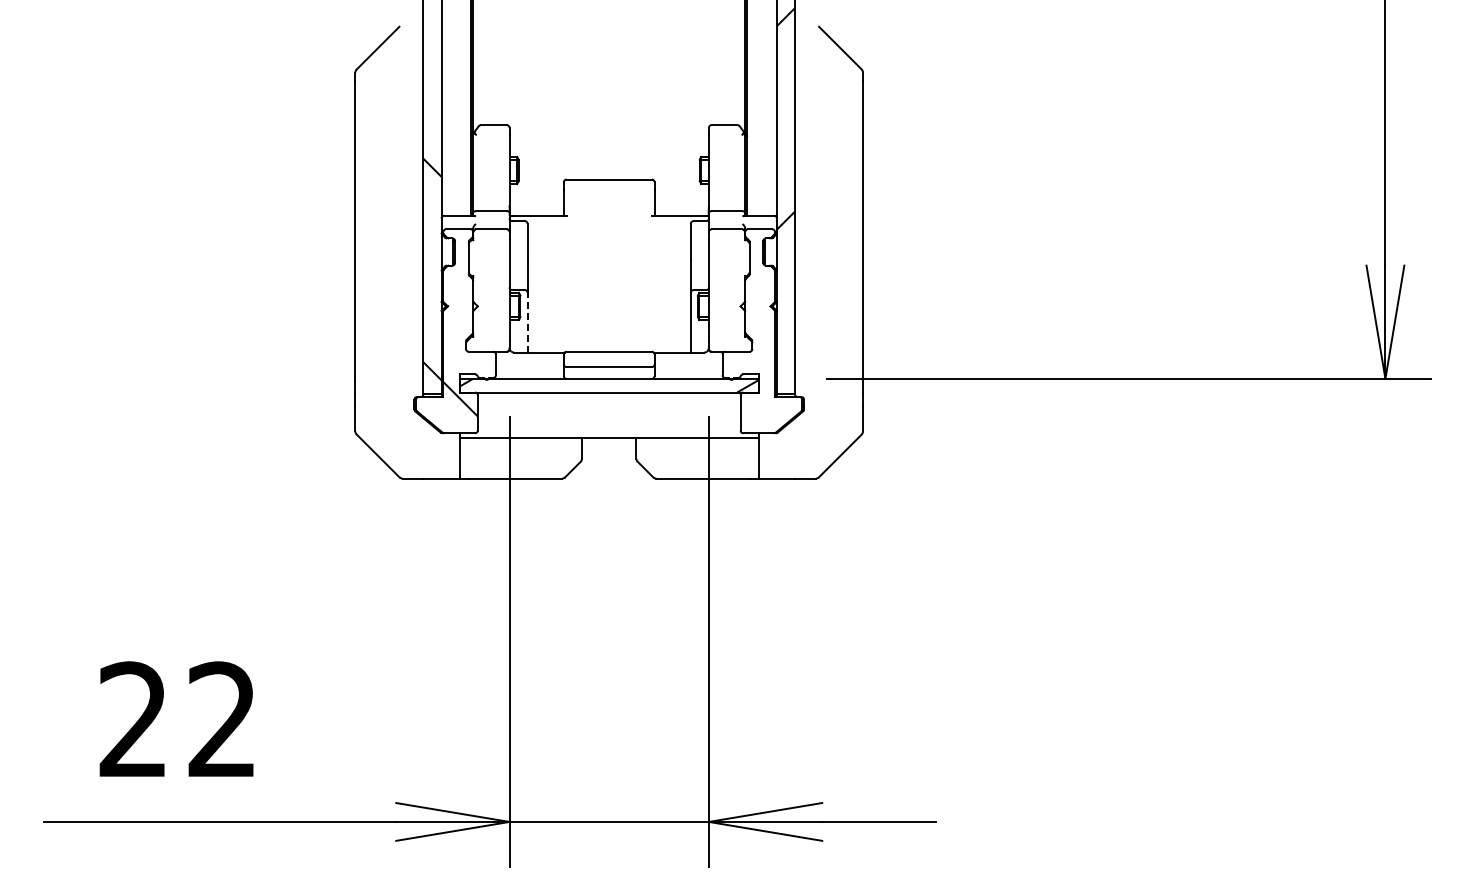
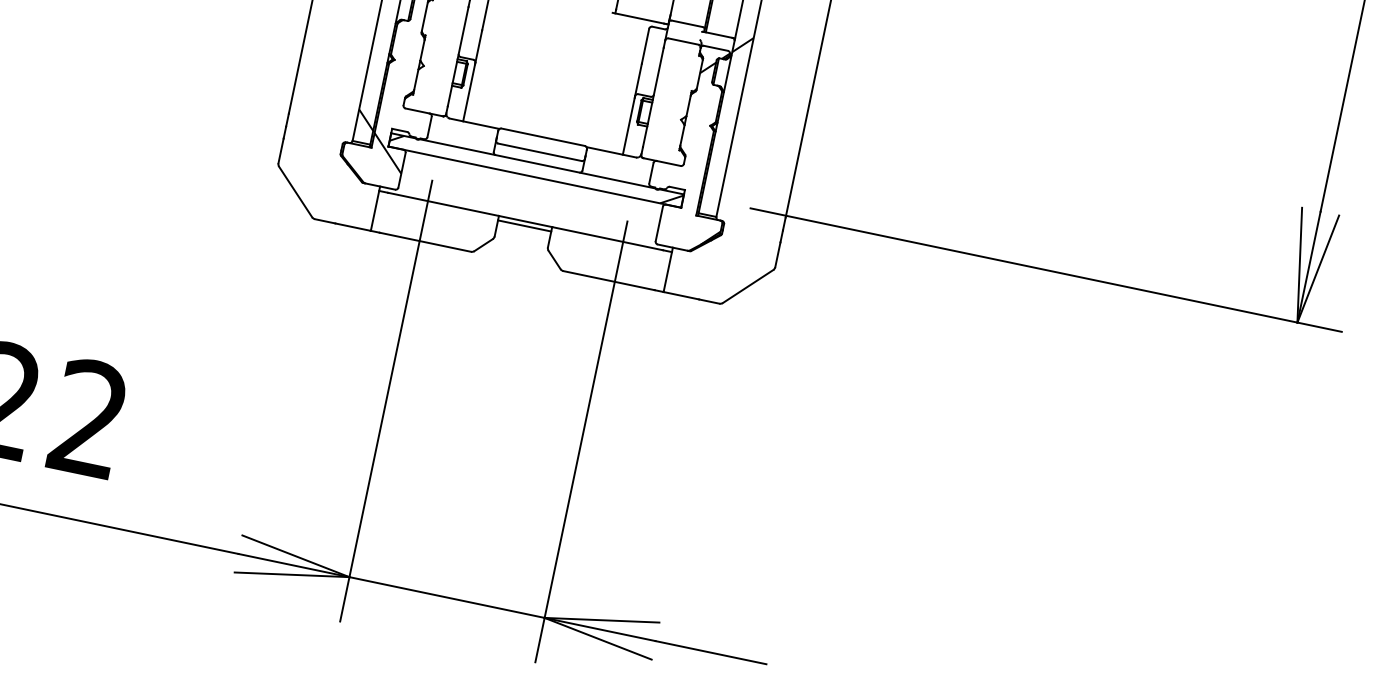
line: (527, 322) -> (469, 91), dashed -> solid
hatch: (775, 327) -> (710, 147), added
line: (609, 442) -> (524, 226), added

